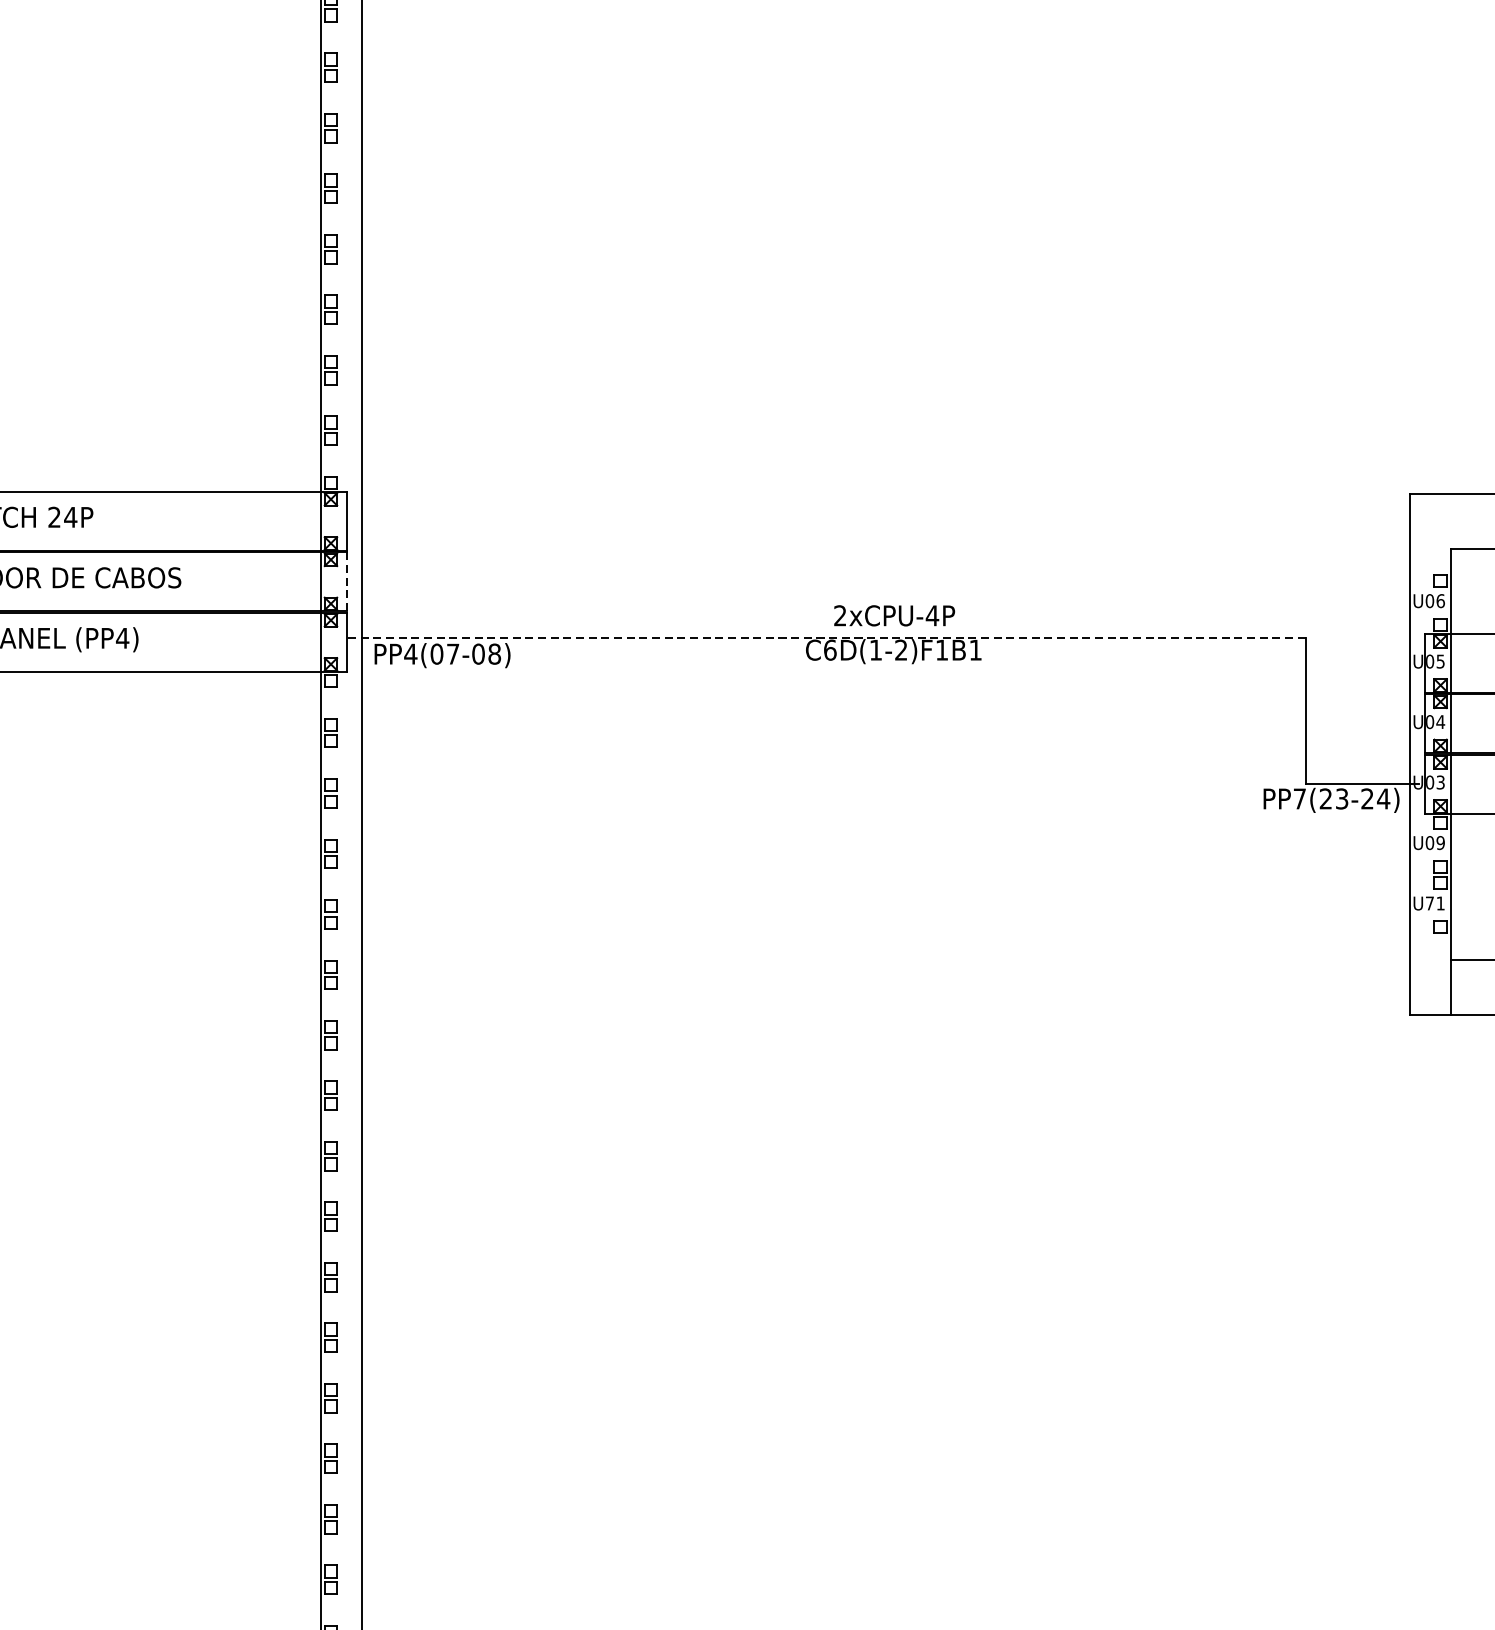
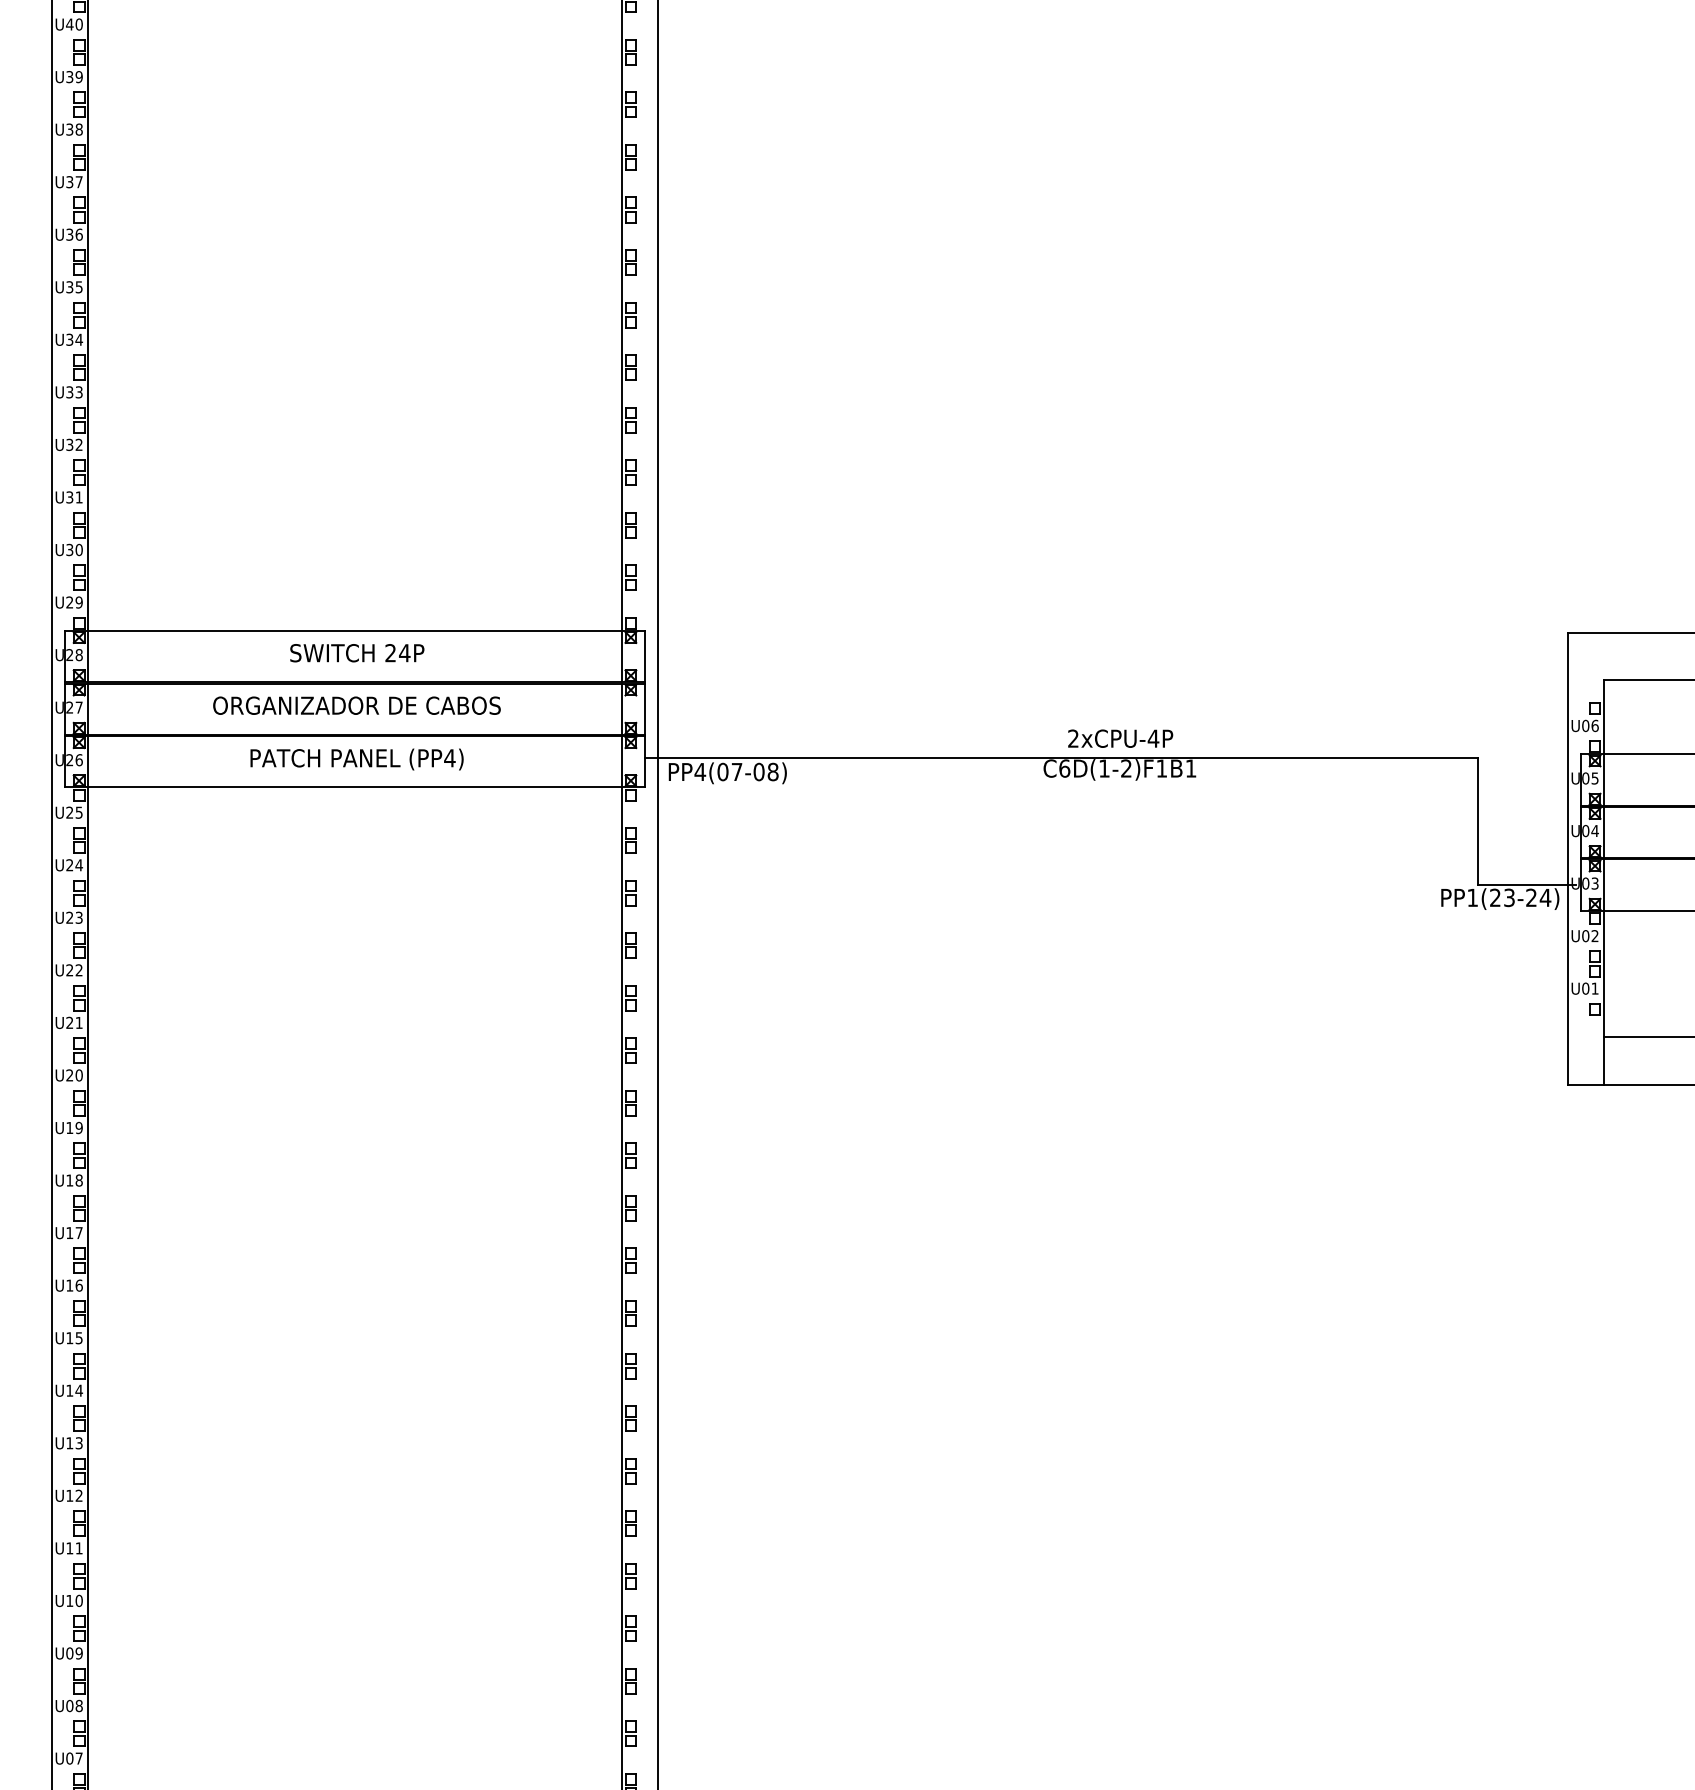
line: (346, 582) -> (644, 709), dashed -> solid
line: (826, 638) -> (1061, 758), dashed -> solid
text: (1299, 798) -> (1472, 897), PP7(23-24) -> PP1(23-24)
text: (1439, 843) -> (1594, 936), U09 -> U02
text: (1429, 903) -> (1585, 988), U71 -> U01

